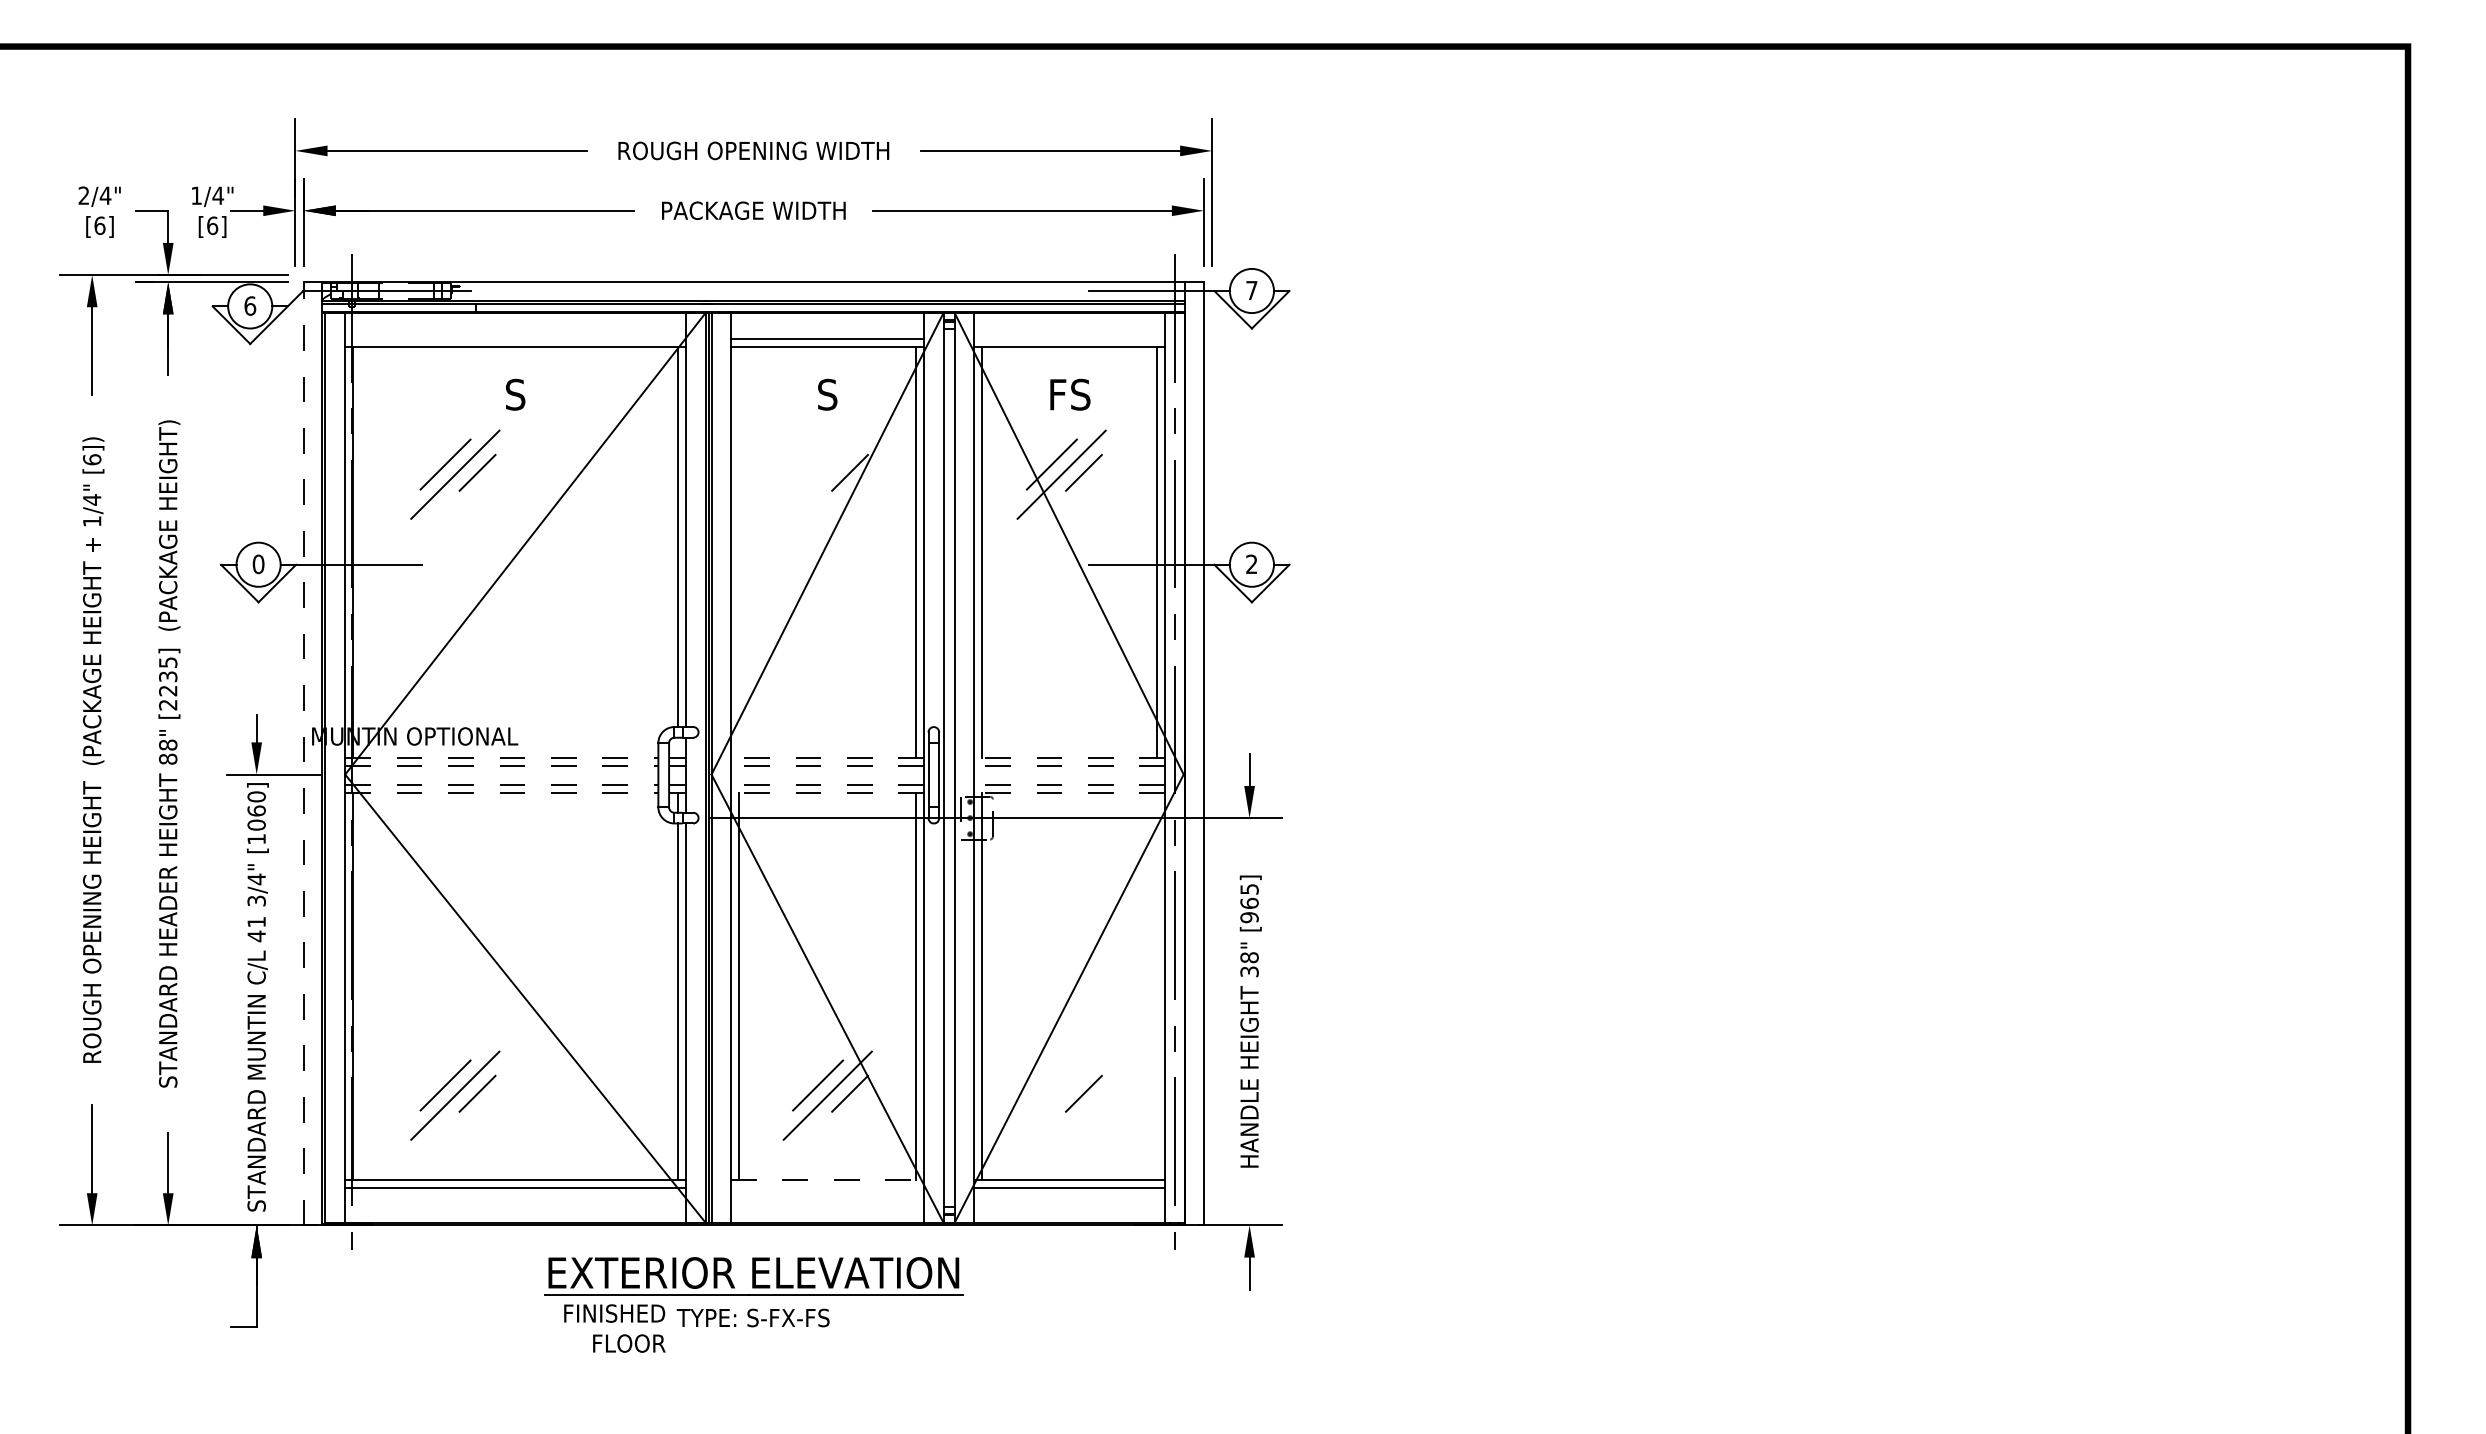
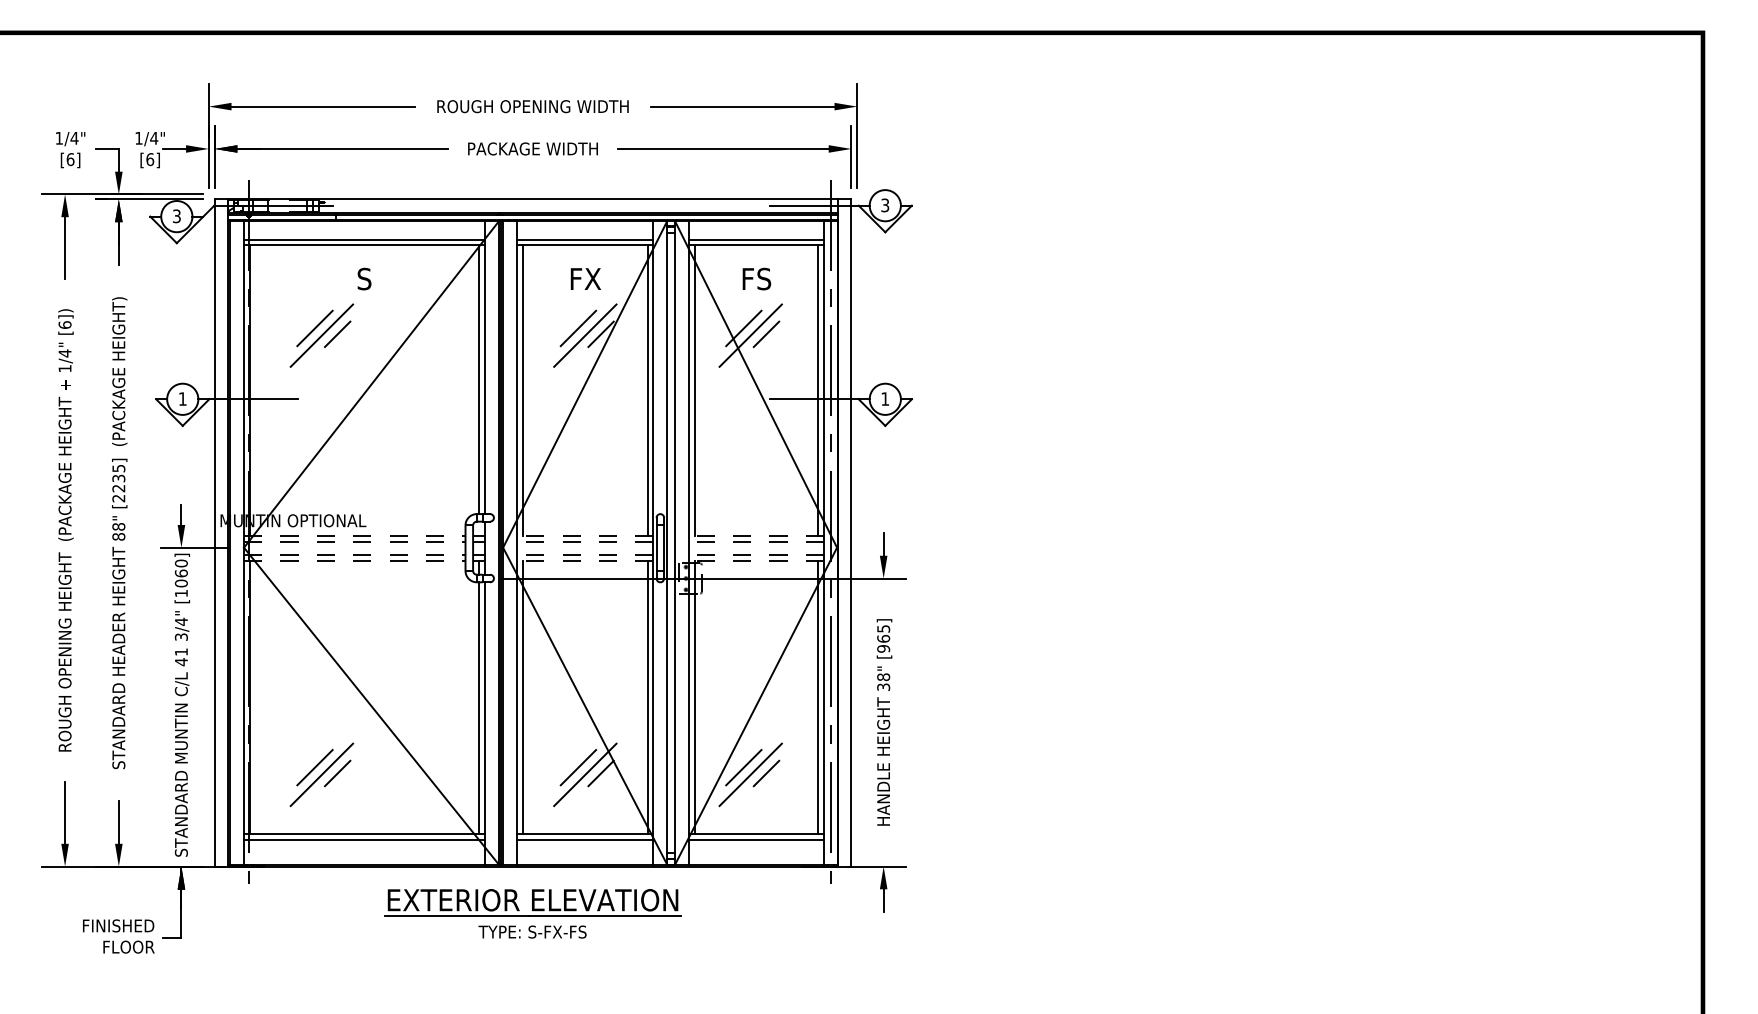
text: (82, 194) -> (58, 137), 2/4" -> 1/4"
text: (1252, 290) -> (885, 205), 7 -> 3
text: (249, 306) -> (176, 216), 6 -> 3
line: (515, 338) -> (364, 239), added
line: (1068, 338) -> (755, 239), added
text: (828, 393) -> (585, 278), S -> FX
line: (818, 464) -> (578, 328), added
line: (828, 474) -> (585, 335), added
line: (738, 552) -> (522, 390), added
text: (258, 563) -> (182, 398), 0 -> 1
text: (1250, 563) -> (884, 398), 2 -> 1
line: (303, 754) -> (214, 533), dashed -> solid
line: (1157, 986) -> (818, 697), added
line: (1051, 1085) -> (743, 767), added
line: (1061, 1095) -> (750, 774), added
line: (828, 1180) -> (585, 834), dashed -> solid
line: (826, 1188) -> (584, 840), added
text: (614, 1328) -> (118, 936), moved

